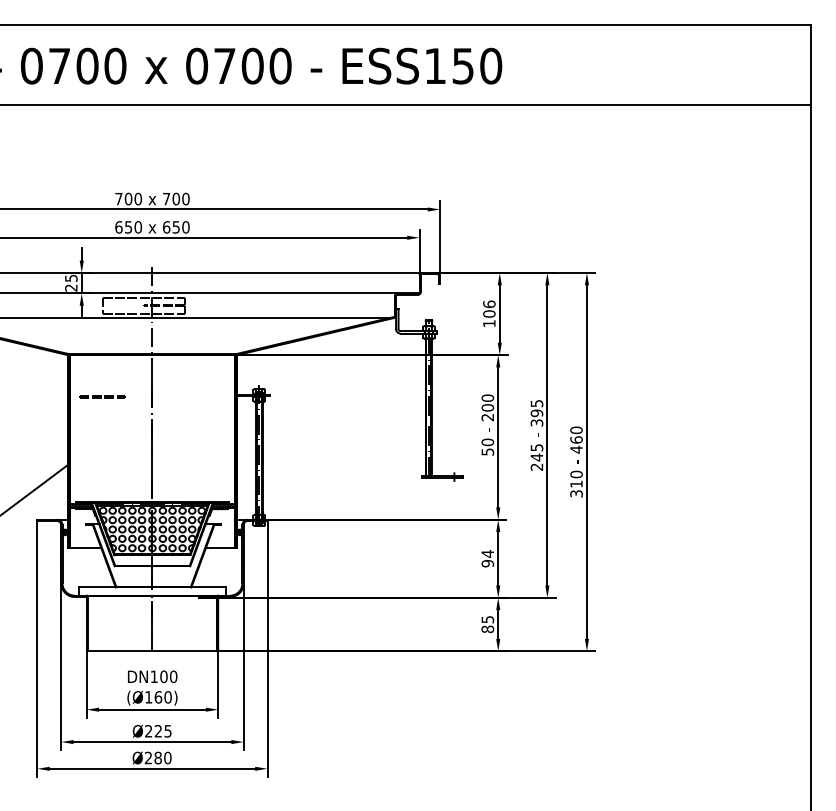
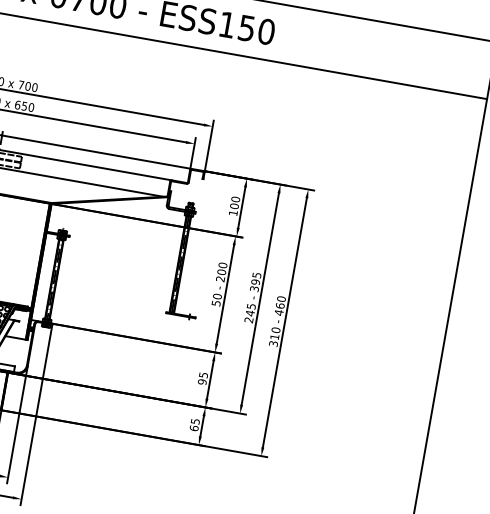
text: (489, 303) -> (235, 198), 106 -> 100
text: (487, 553) -> (203, 374), 94 -> 95
text: (487, 629) -> (193, 428), 85 -> 65

